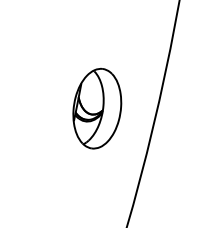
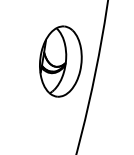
part: (96, 108) -> (60, 61), size x1.43

